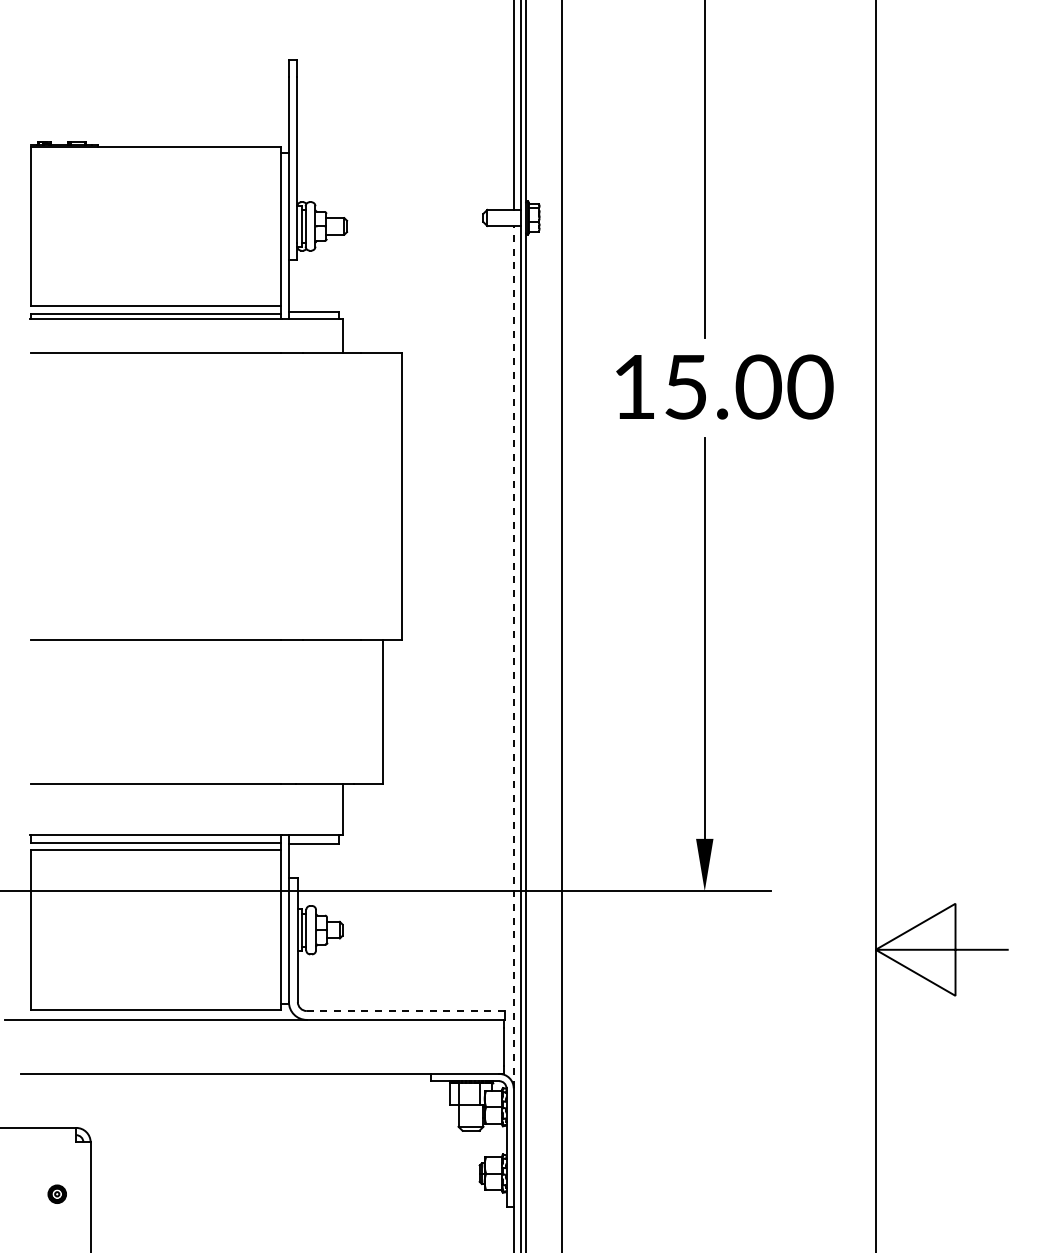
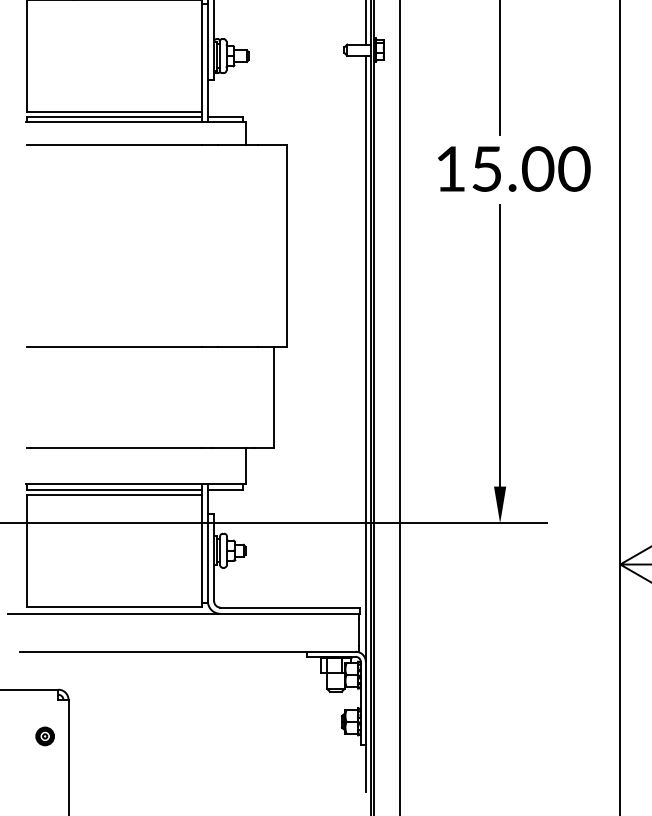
line: (513, 656) -> (365, 358), dashed -> solid
line: (406, 1010) -> (290, 607), dashed -> solid
part: (56, 1193) -> (44, 735), size x1.43

